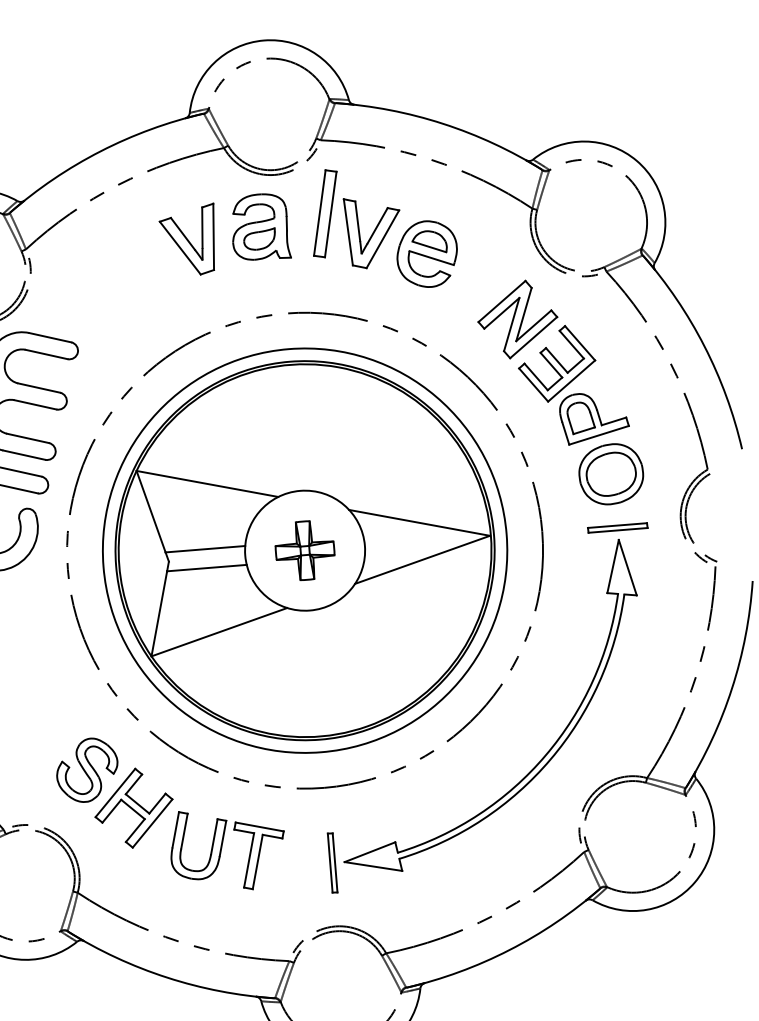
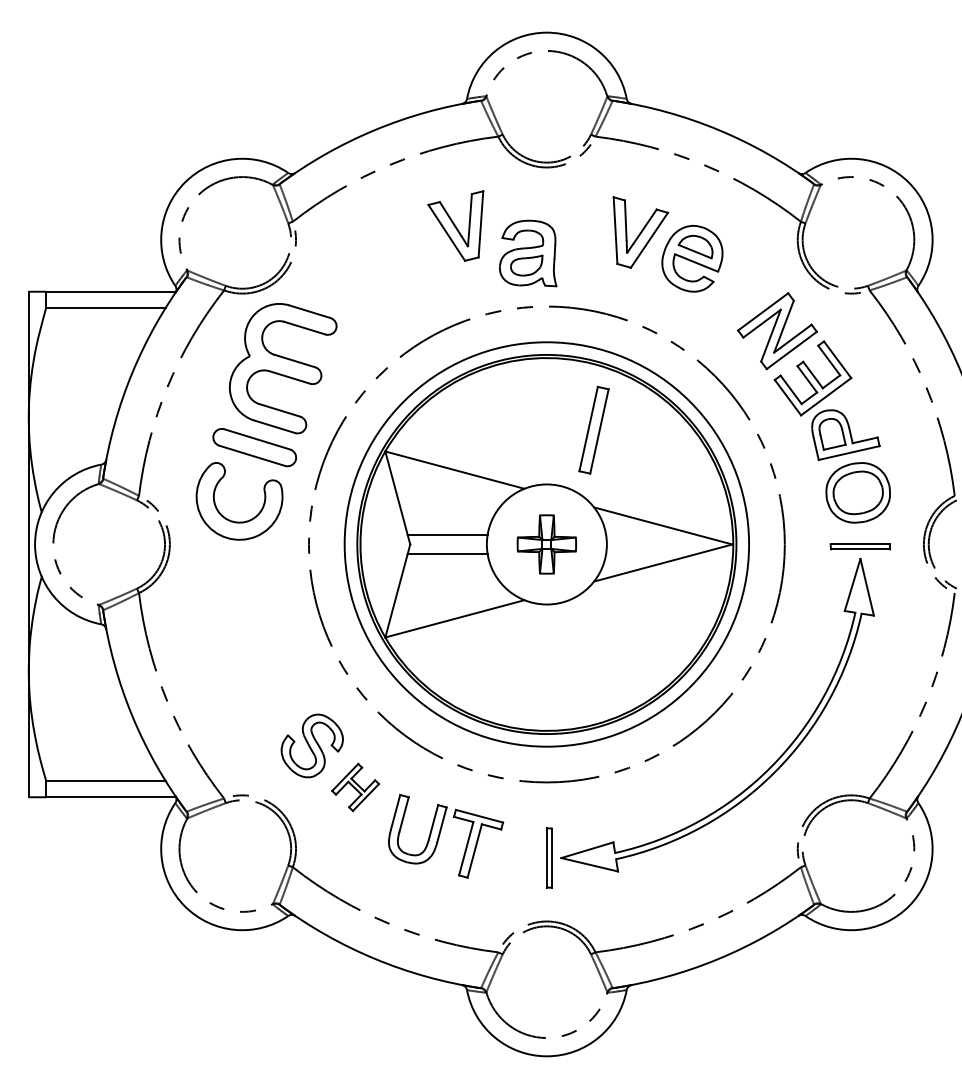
part: (324, 213) -> (593, 429), moved
part: (260, 227) -> (528, 253), moved
part: (133, 808) -> (355, 787), size x0.6

